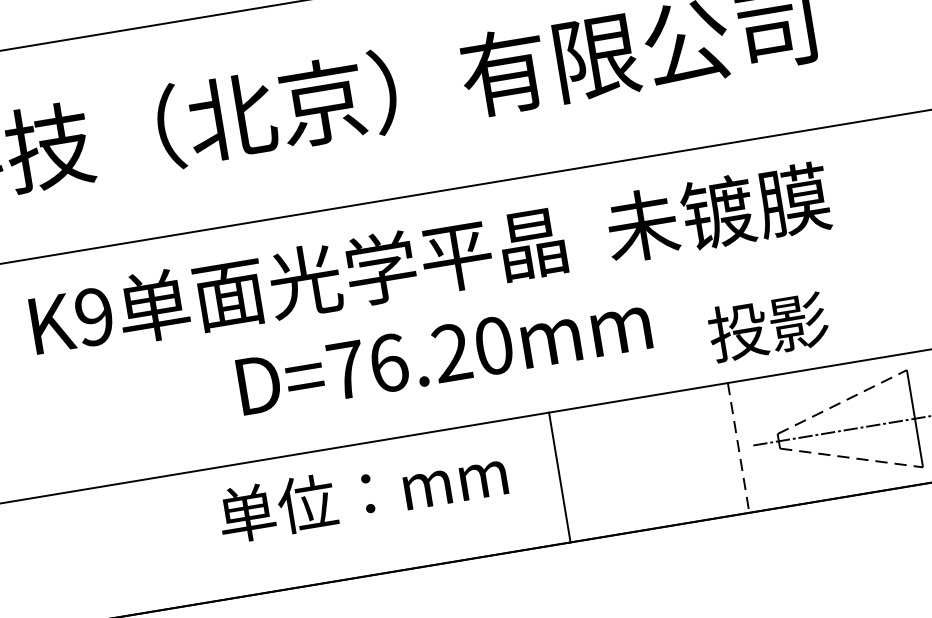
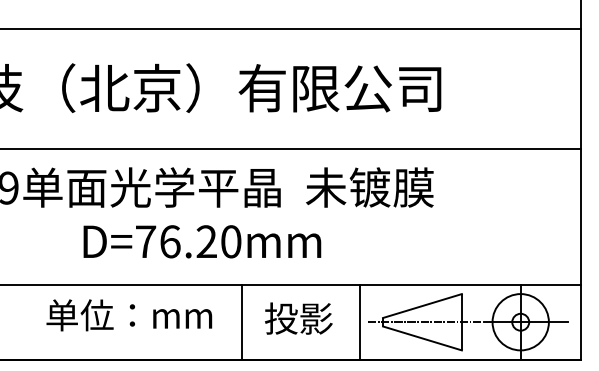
text: (767, 326) -> (298, 318), moved
line: (842, 401) -> (422, 305), dashed -> solid
line: (738, 448) -> (359, 322), dashed -> solid
line: (851, 458) -> (422, 338), dashed -> solid
line: (560, 476) -> (242, 321), moved
text: (363, 494) -> (129, 315), moved

